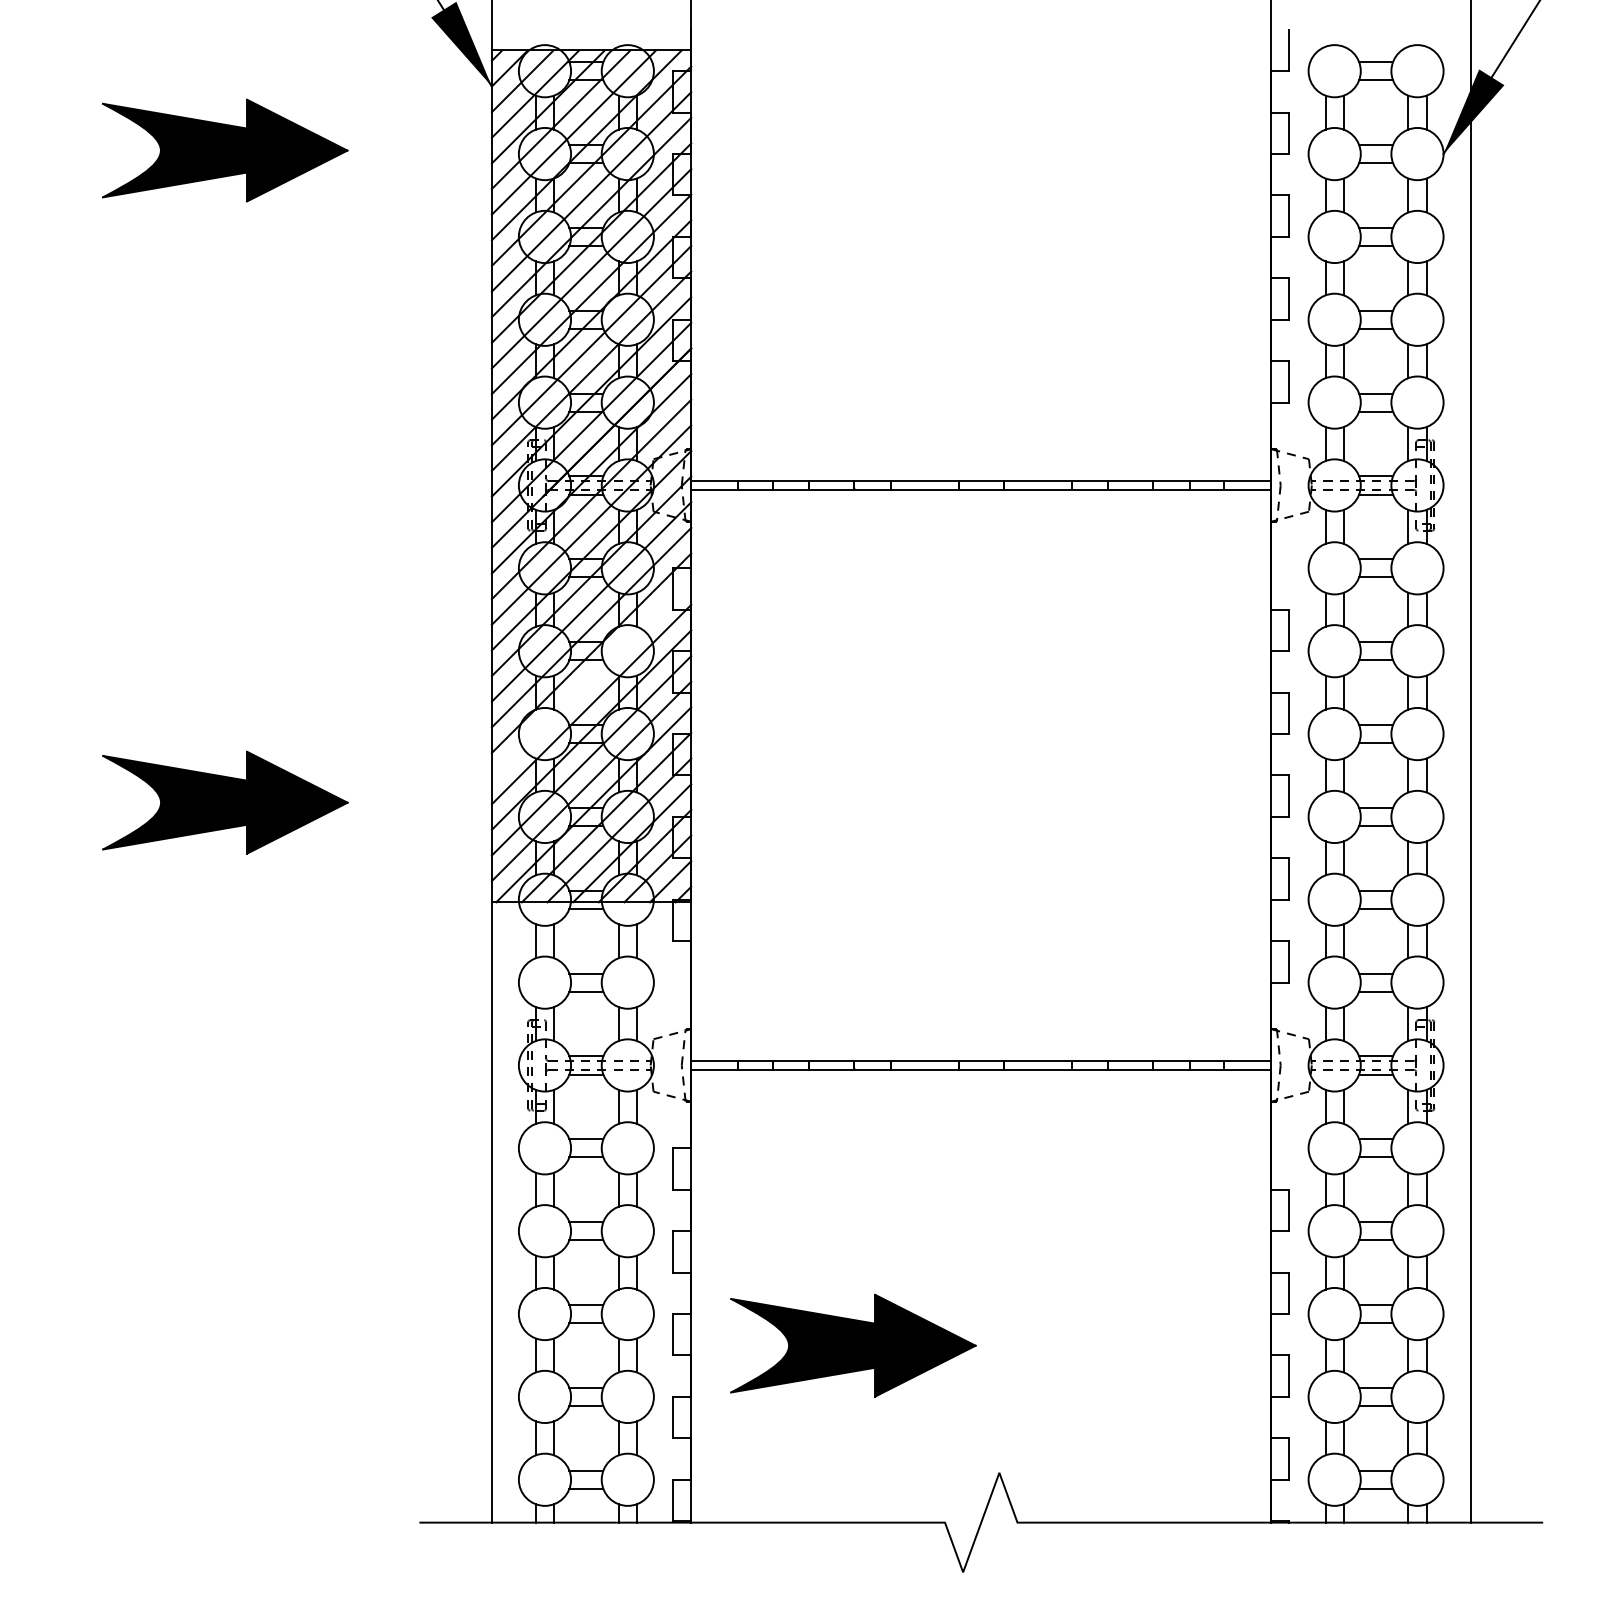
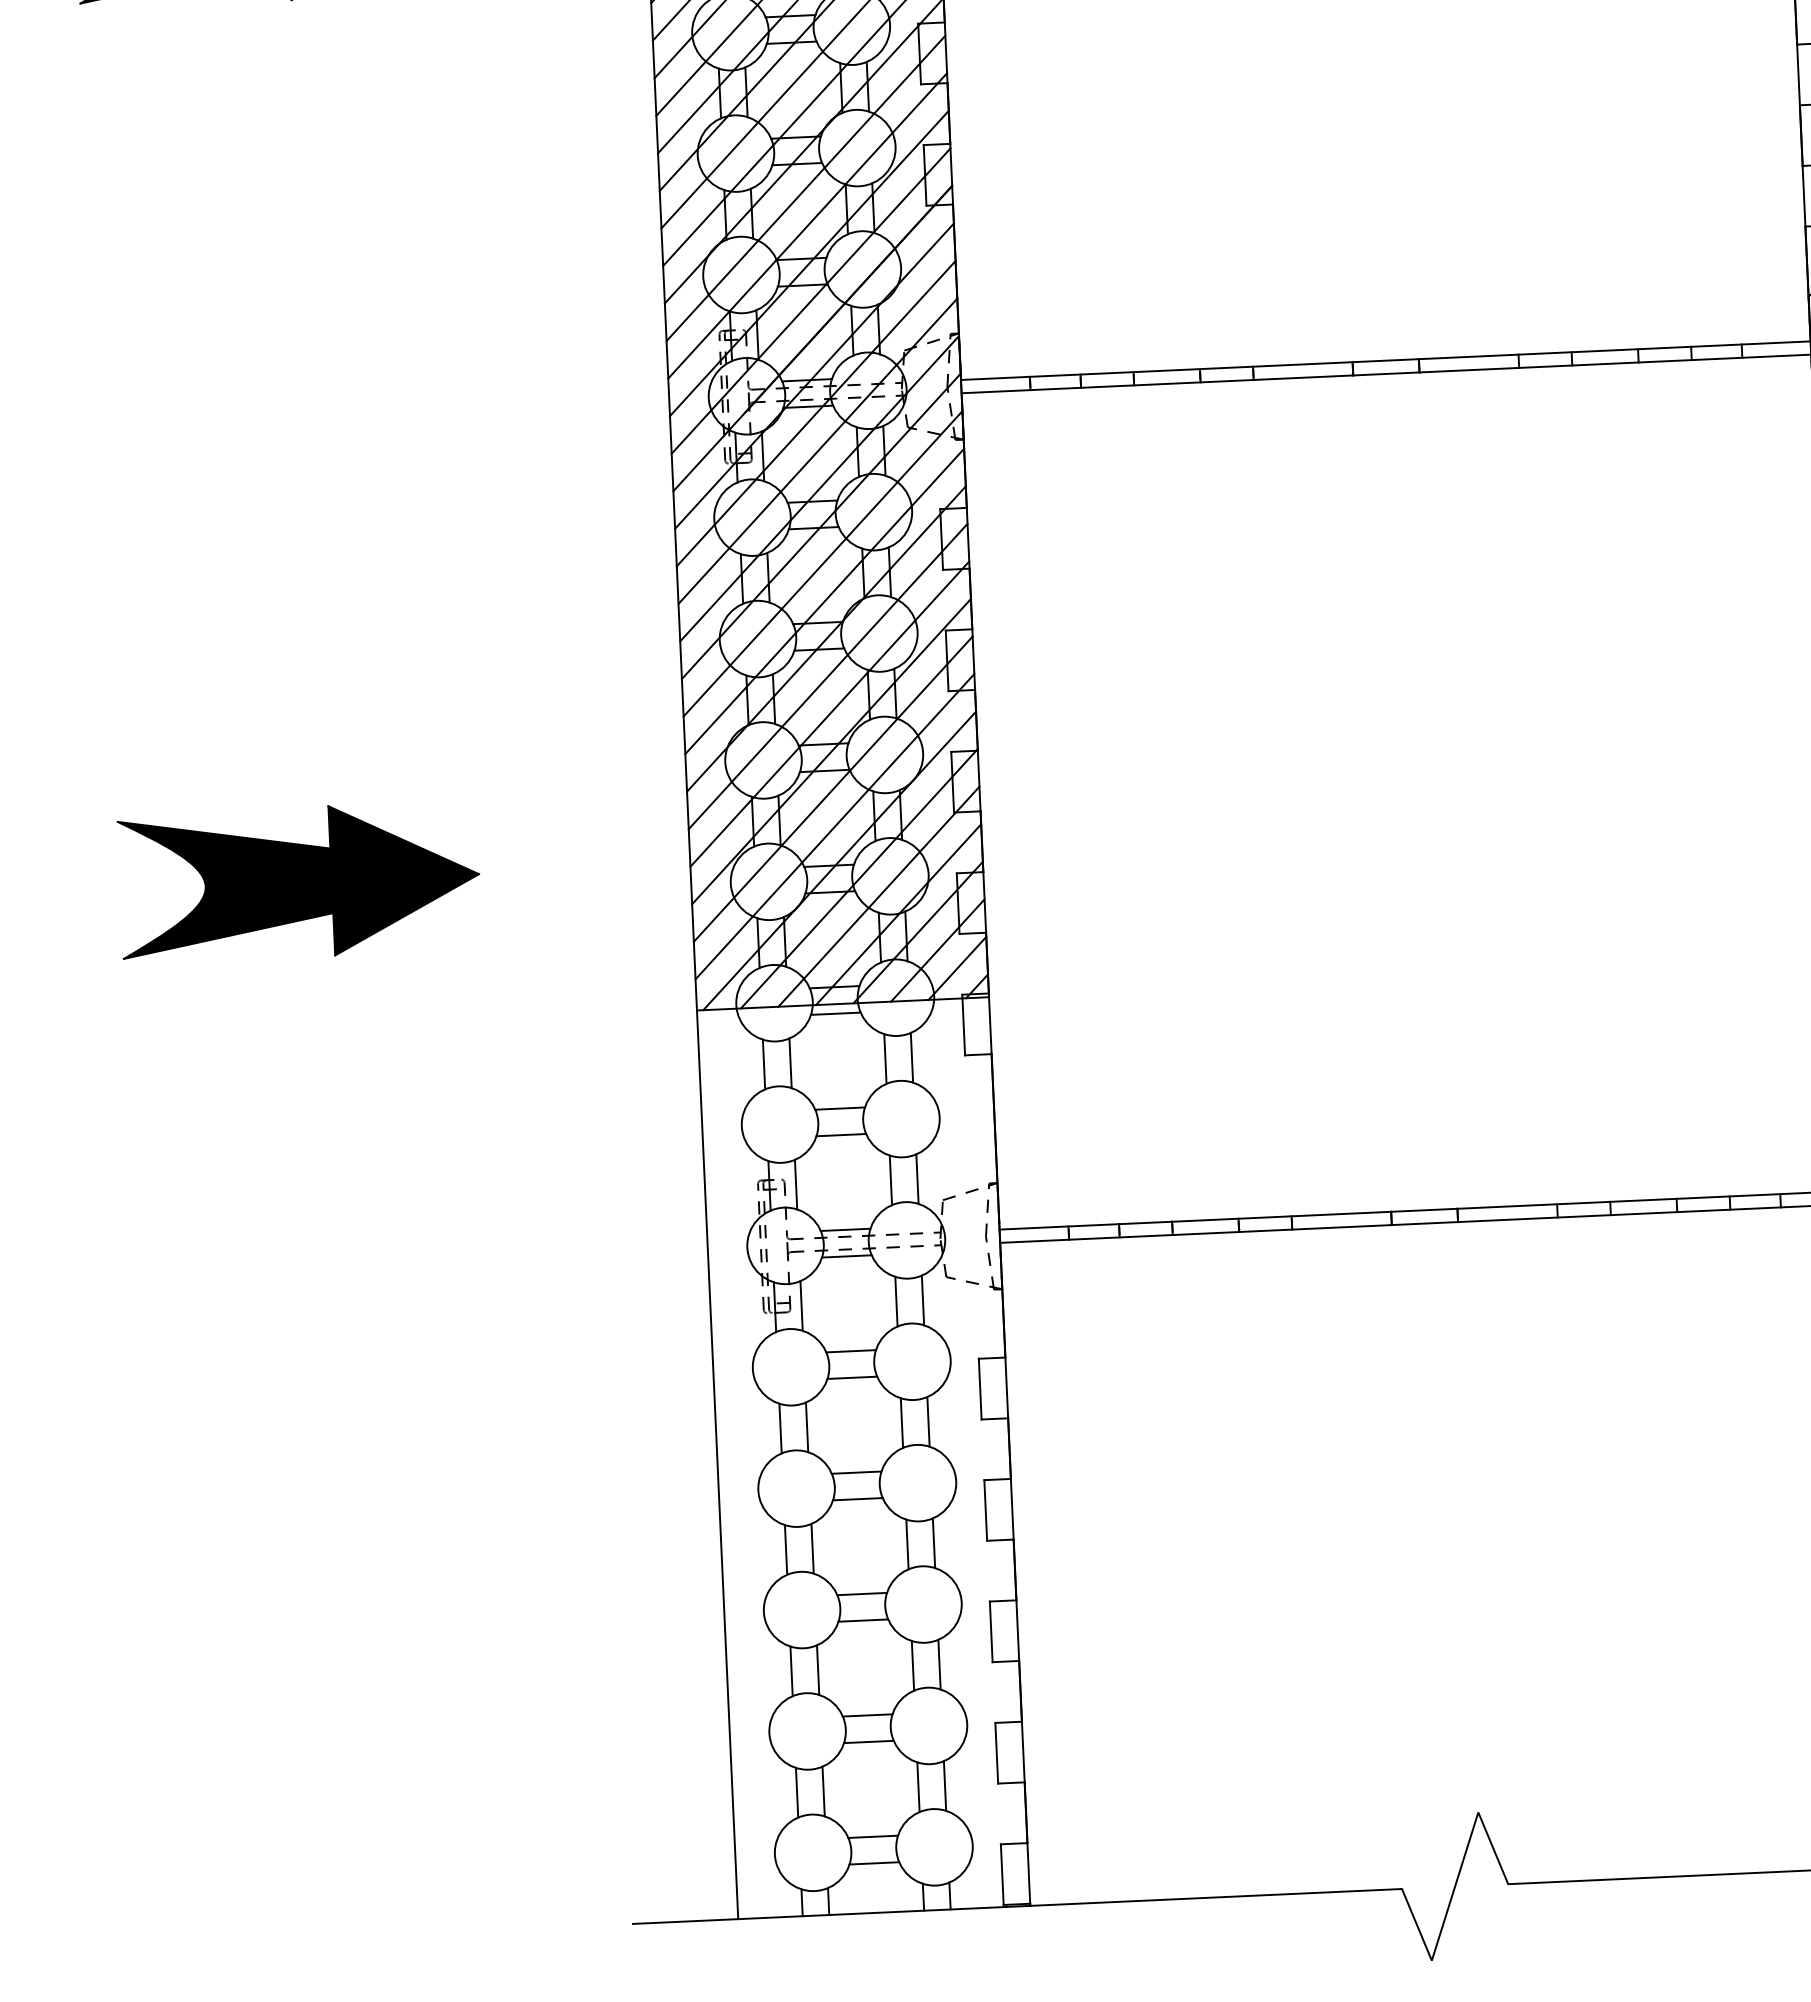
line: (591, 678) -> (827, 675), added
part: (853, 1345) -> (1256, 1635), removed

